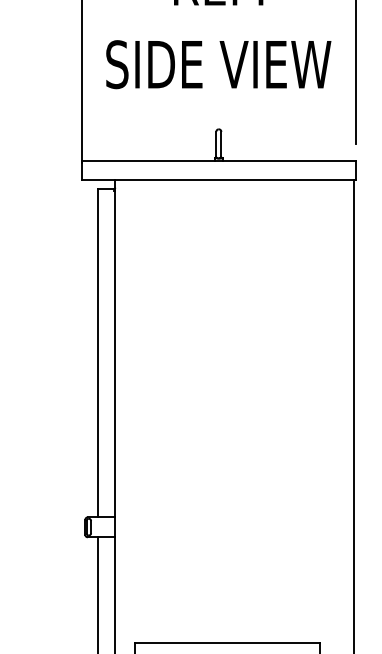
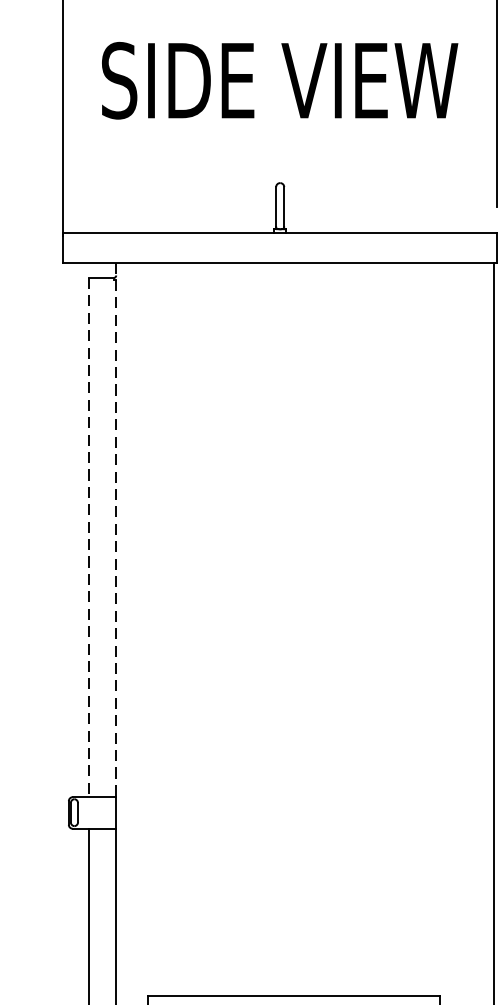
line: (115, 348) -> (116, 529), solid -> dashed
line: (97, 353) -> (88, 537), solid -> dashed

